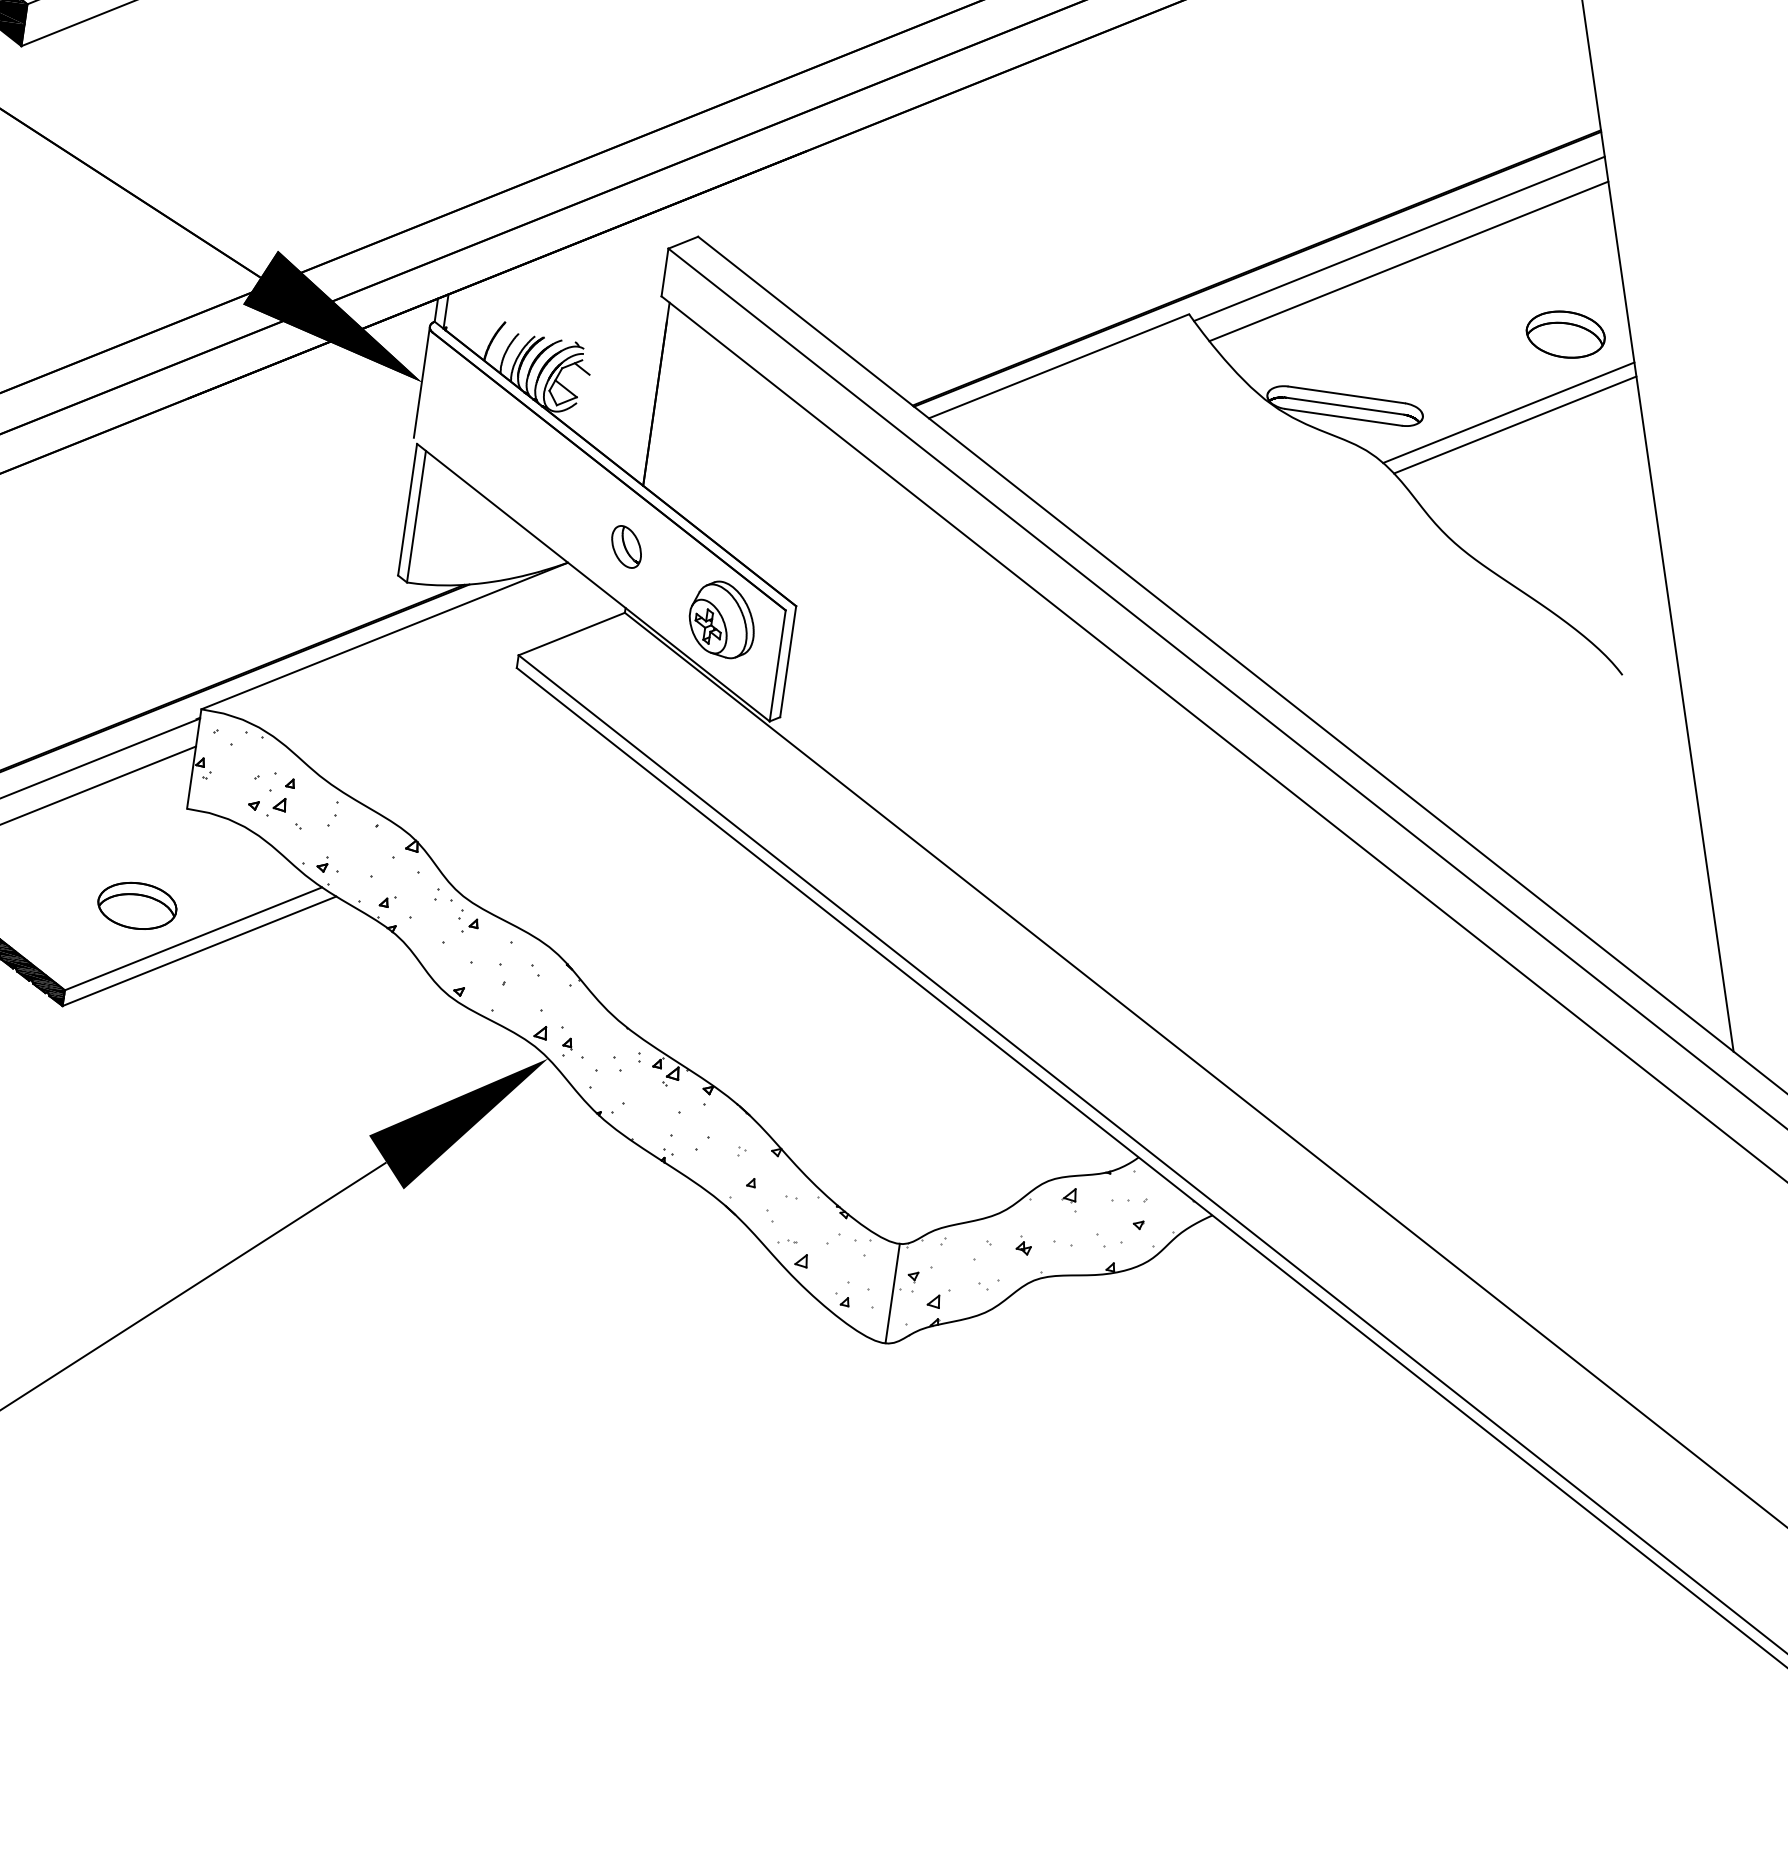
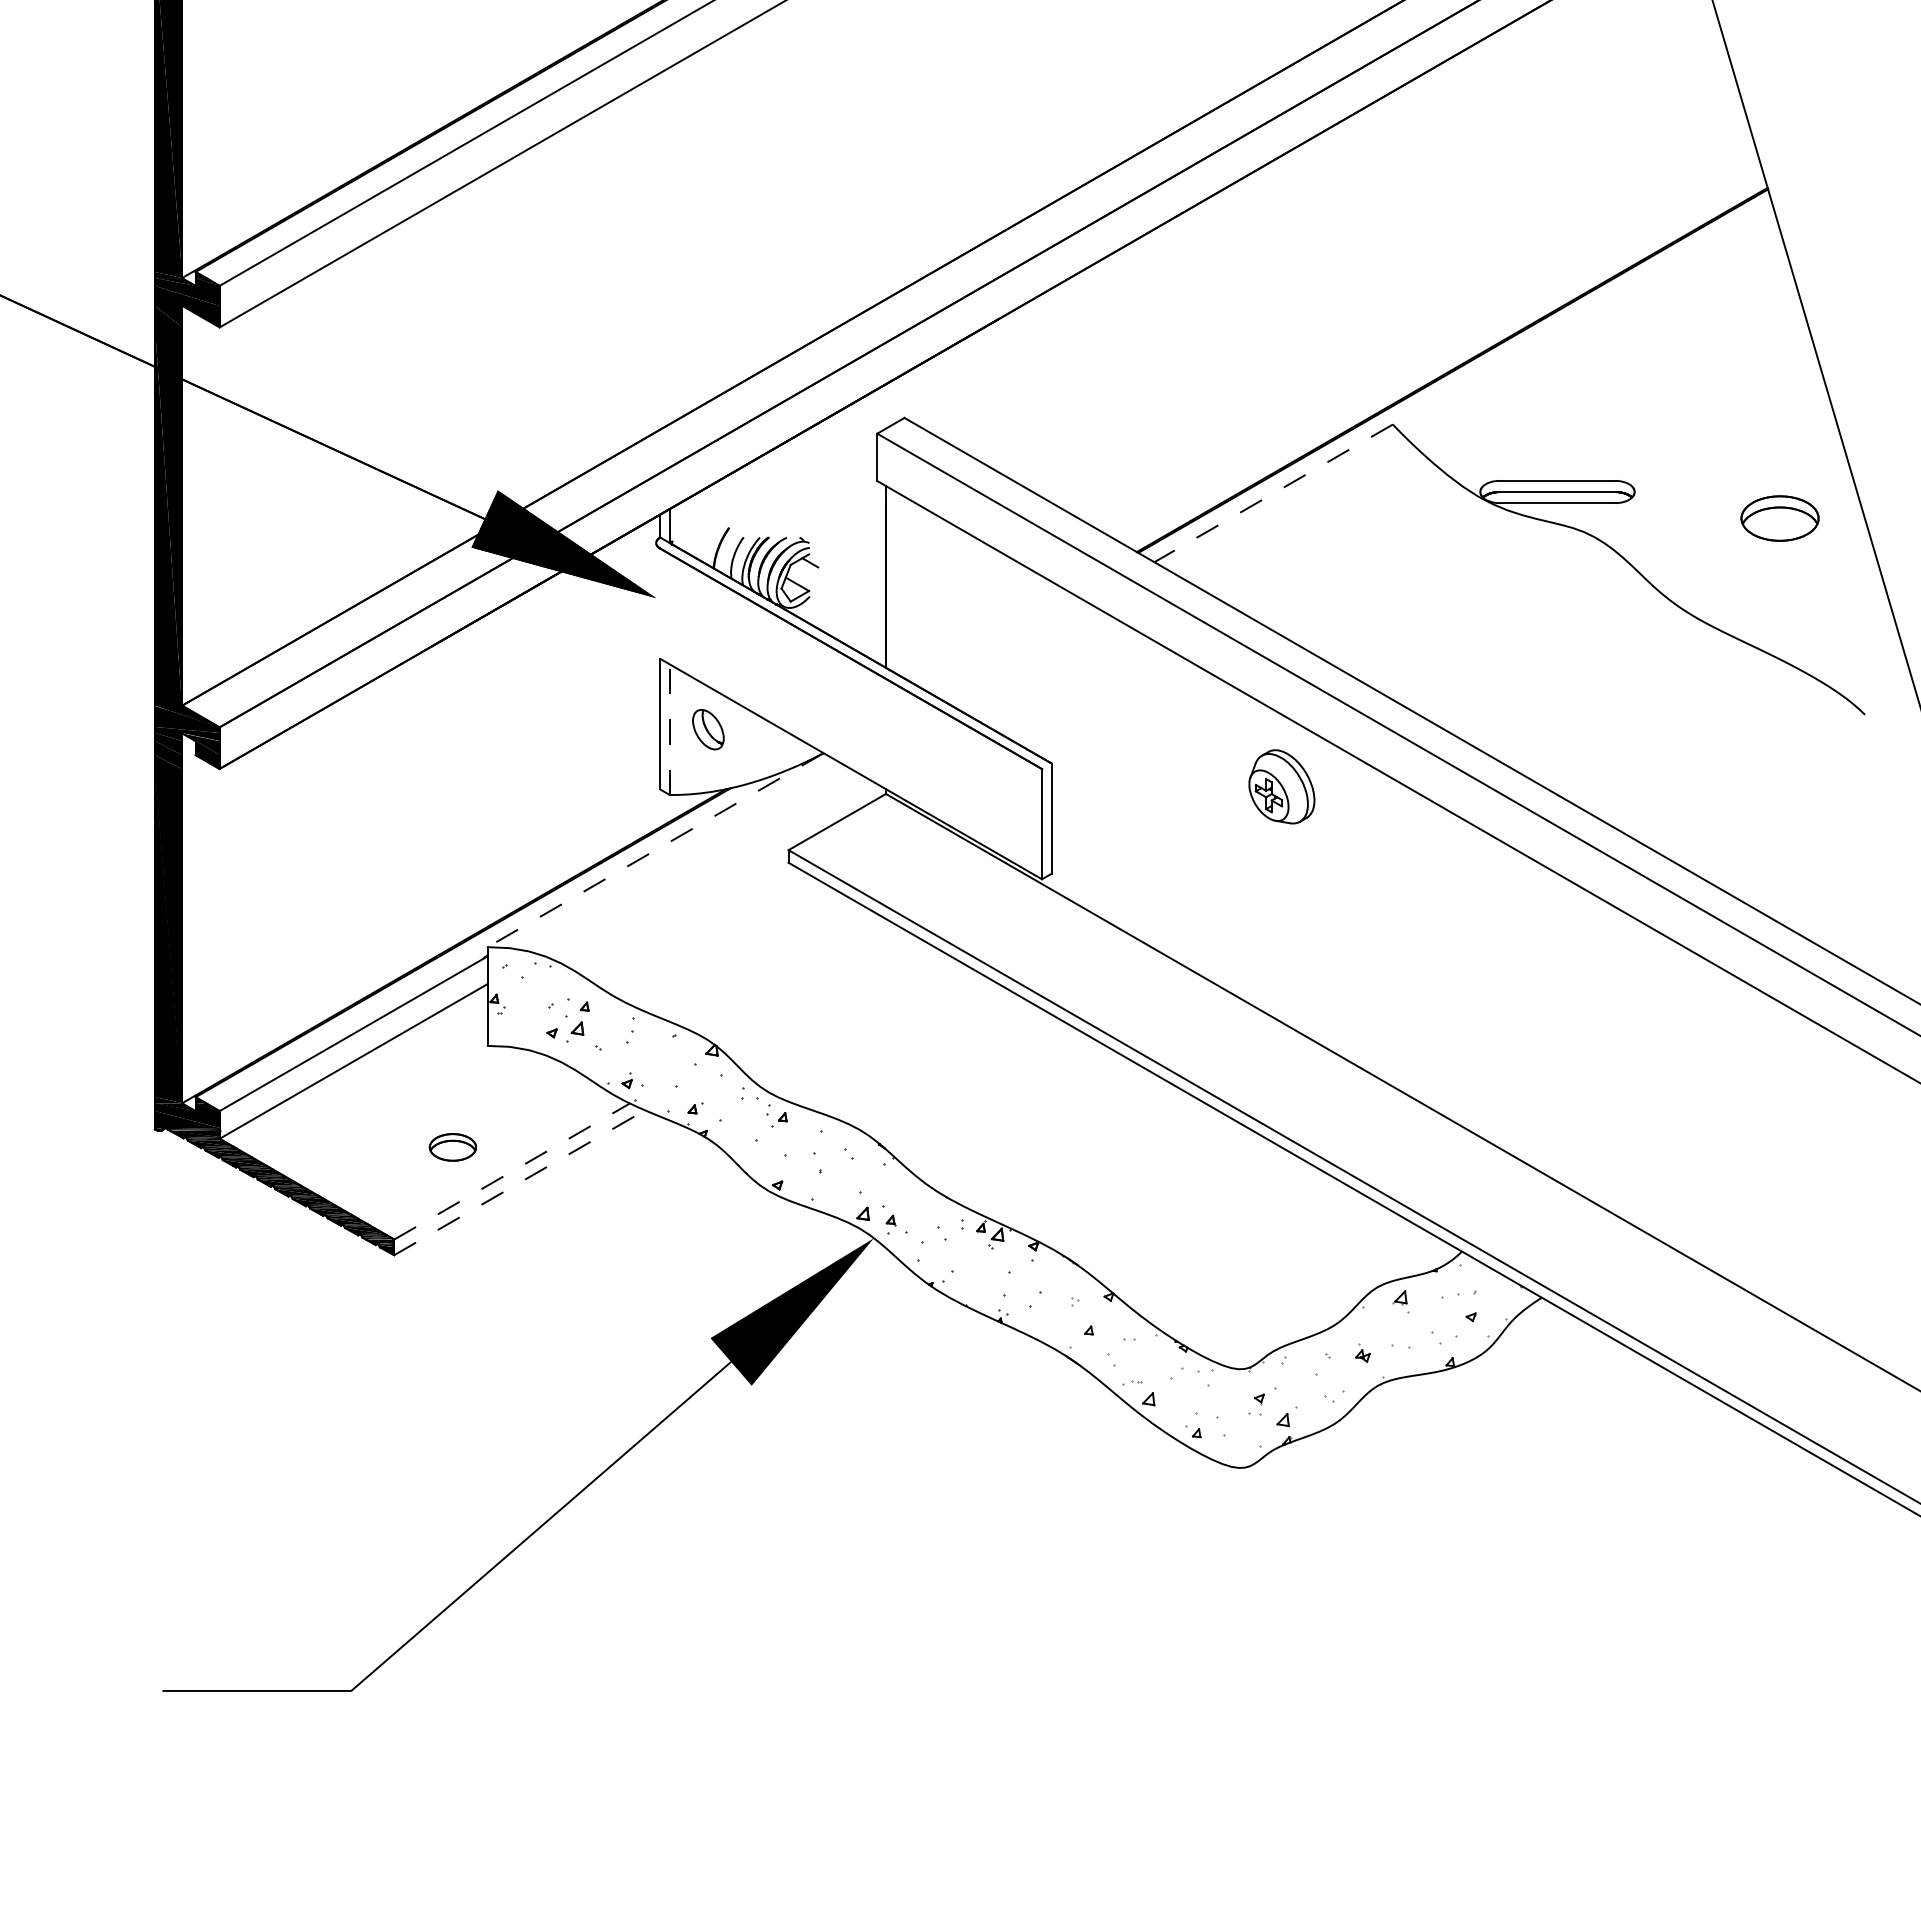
line: (1399, 238) -> (1586, 321), removed
line: (1409, 260) -> (1599, 341), removed
part: (1565, 334) -> (1779, 518), moved
line: (1058, 366) -> (1273, 493), solid -> dashed
line: (422, 382) -> (656, 598), removed
line: (1508, 412) -> (1717, 475), removed
line: (1515, 424) -> (1725, 486), removed
line: (416, 516) -> (669, 729), solid -> dashed
part: (626, 546) -> (708, 729), moved
part: (722, 619) -> (1281, 786), moved
line: (384, 636) -> (655, 850), solid -> dashed
part: (136, 906) -> (452, 1147), size x0.6
line: (193, 938) -> (512, 1171), solid -> dashed
line: (199, 950) -> (519, 1182), solid -> dashed
line: (892, 1293) -> (1241, 1418), removed

